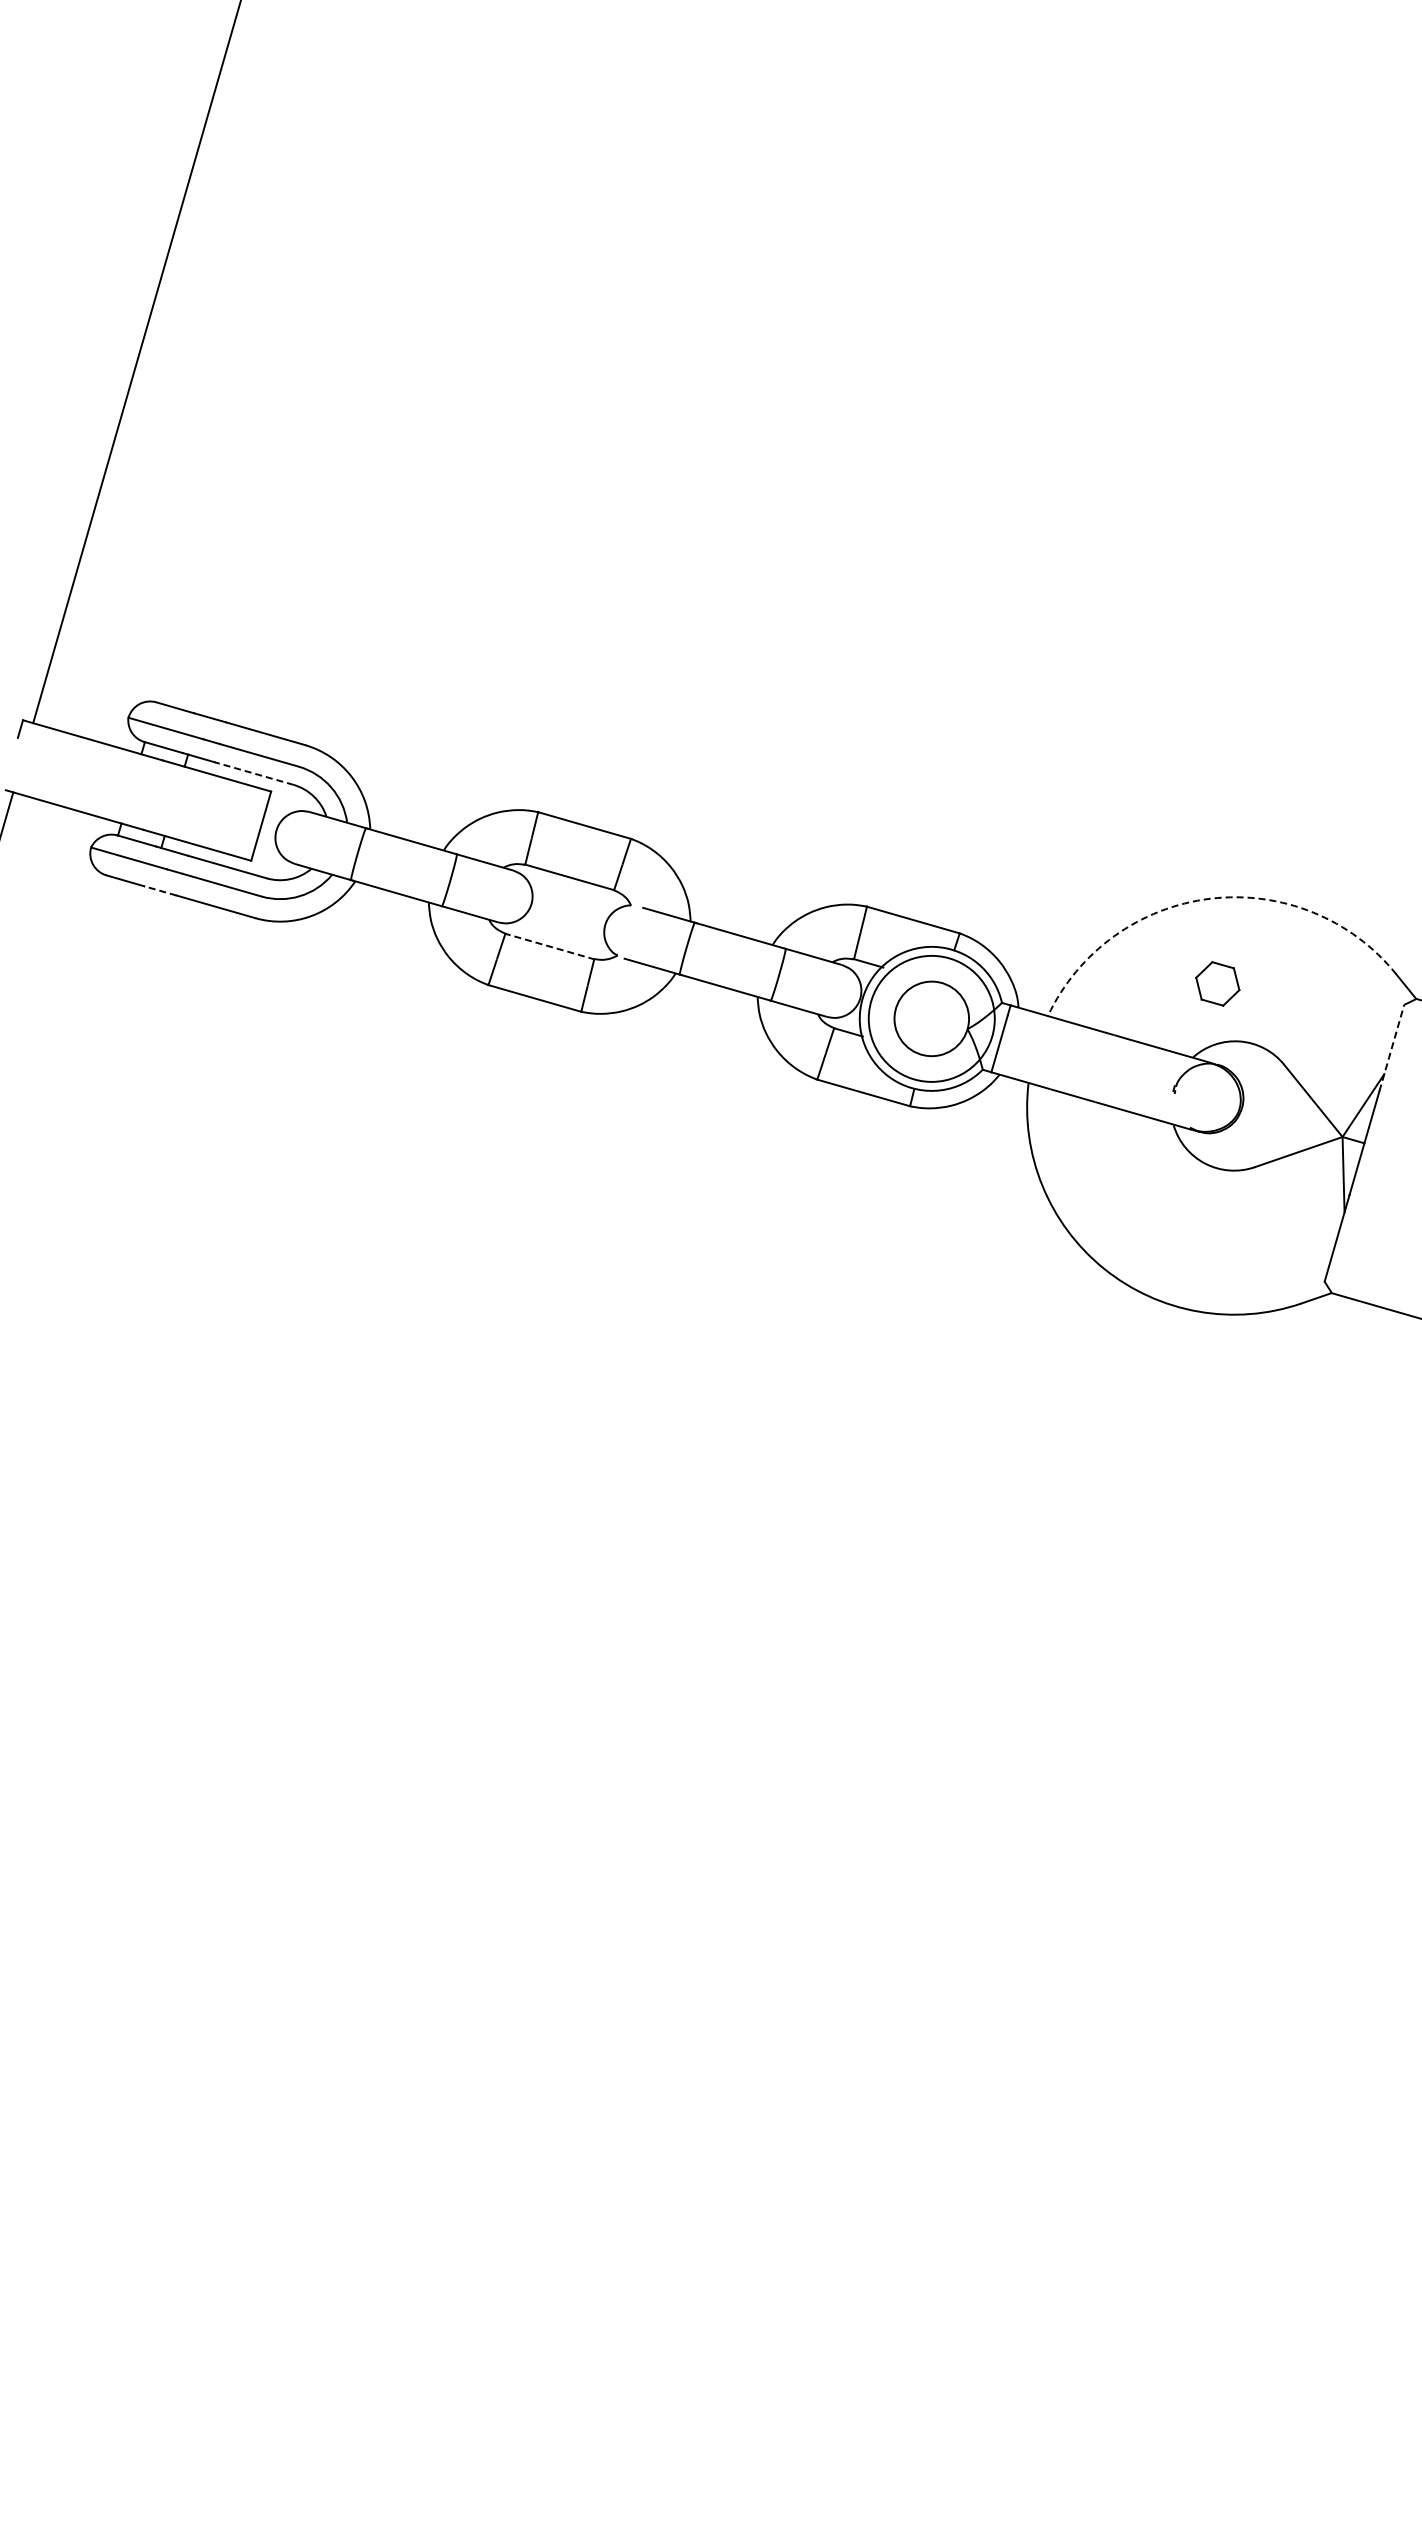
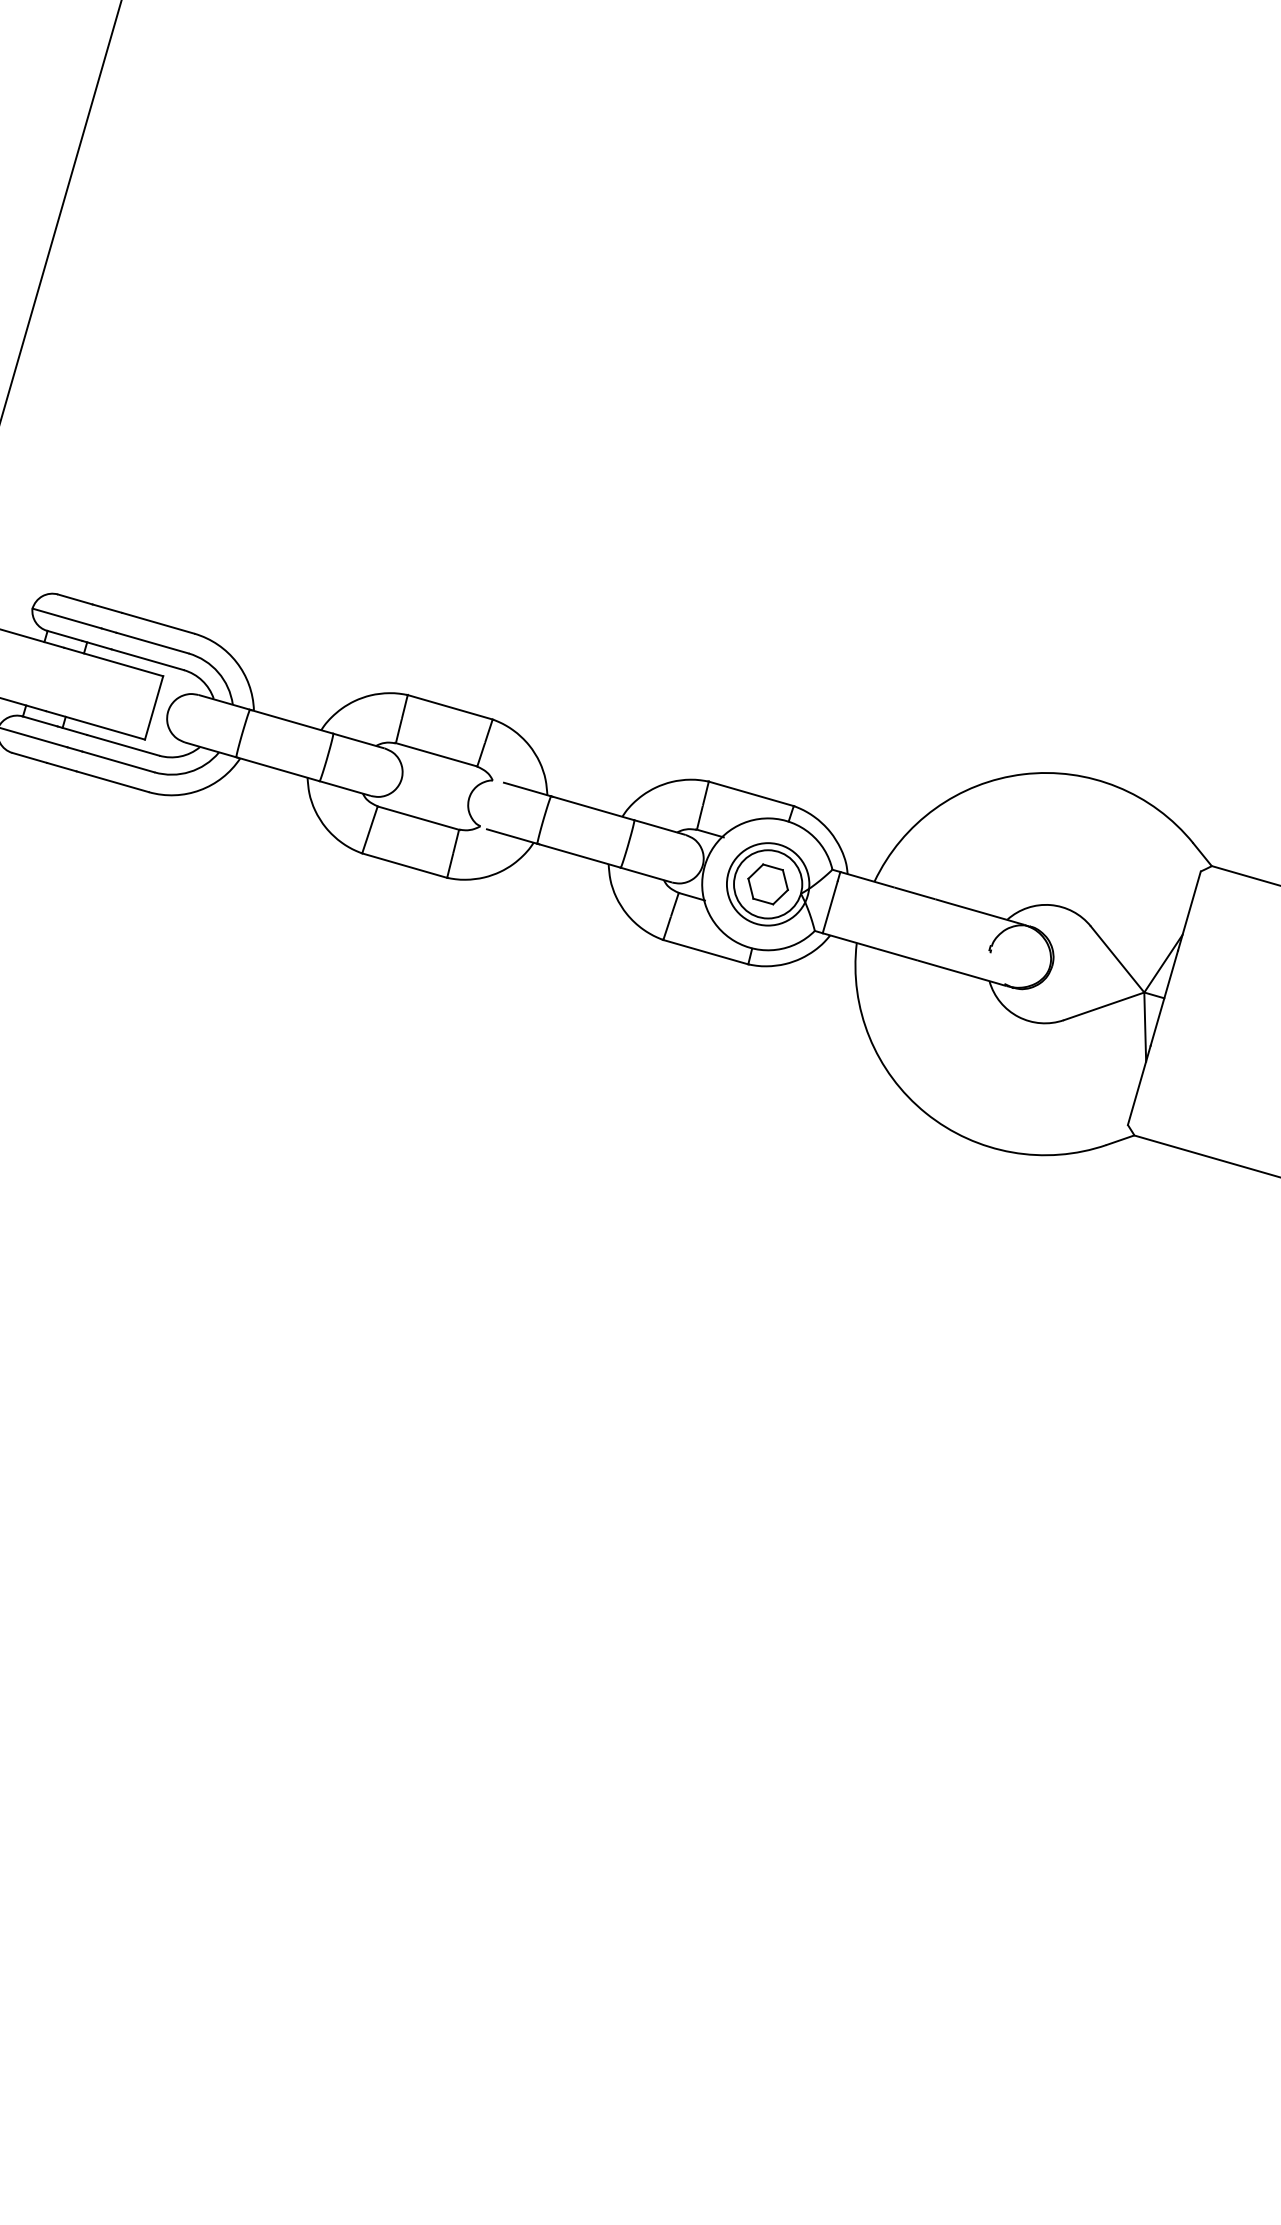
line: (253, 773) -> (147, 659), dashed -> solid
line: (160, 890) -> (61, 766), dashed -> solid
arc: (1210, 898) -> (1023, 774), dashed -> solid
line: (550, 946) -> (419, 818), dashed -> solid
part: (1217, 983) -> (767, 884), moved
circle: (931, 1018) -> (767, 884), size x0.71
line: (1391, 1047) -> (1189, 910), dashed -> solid

